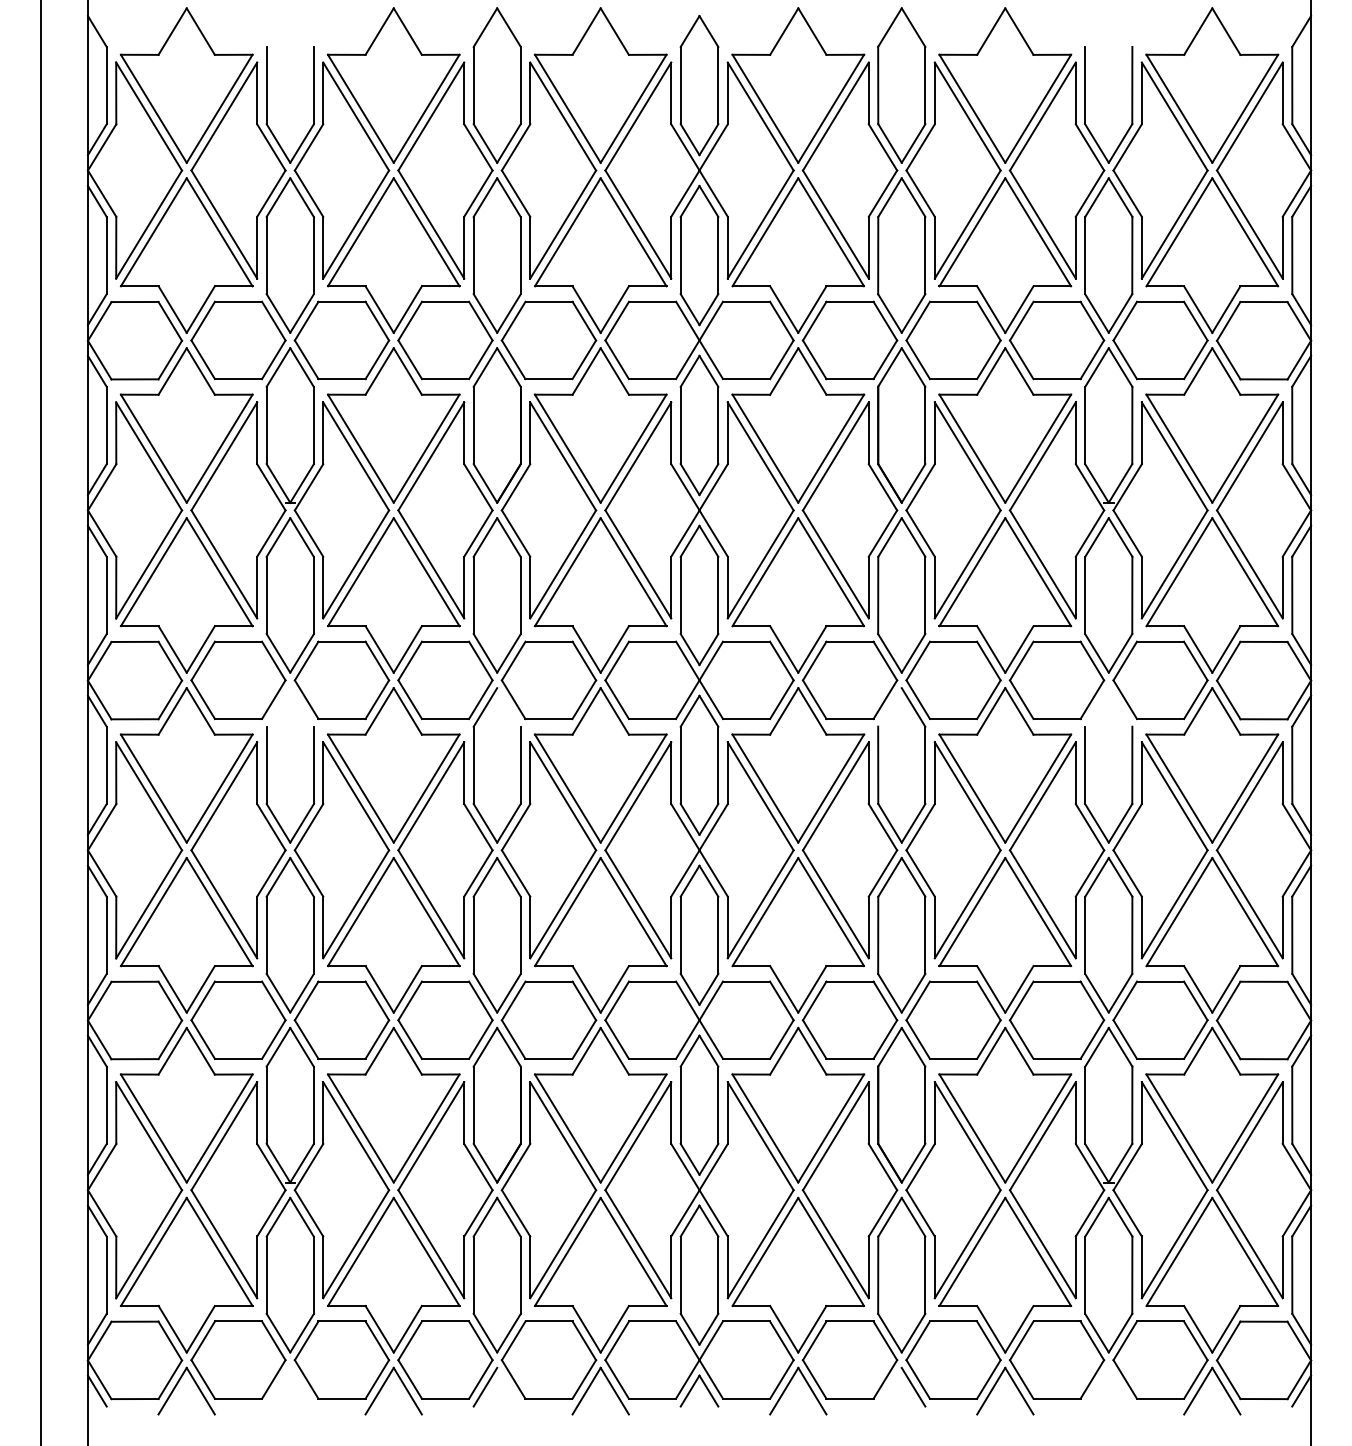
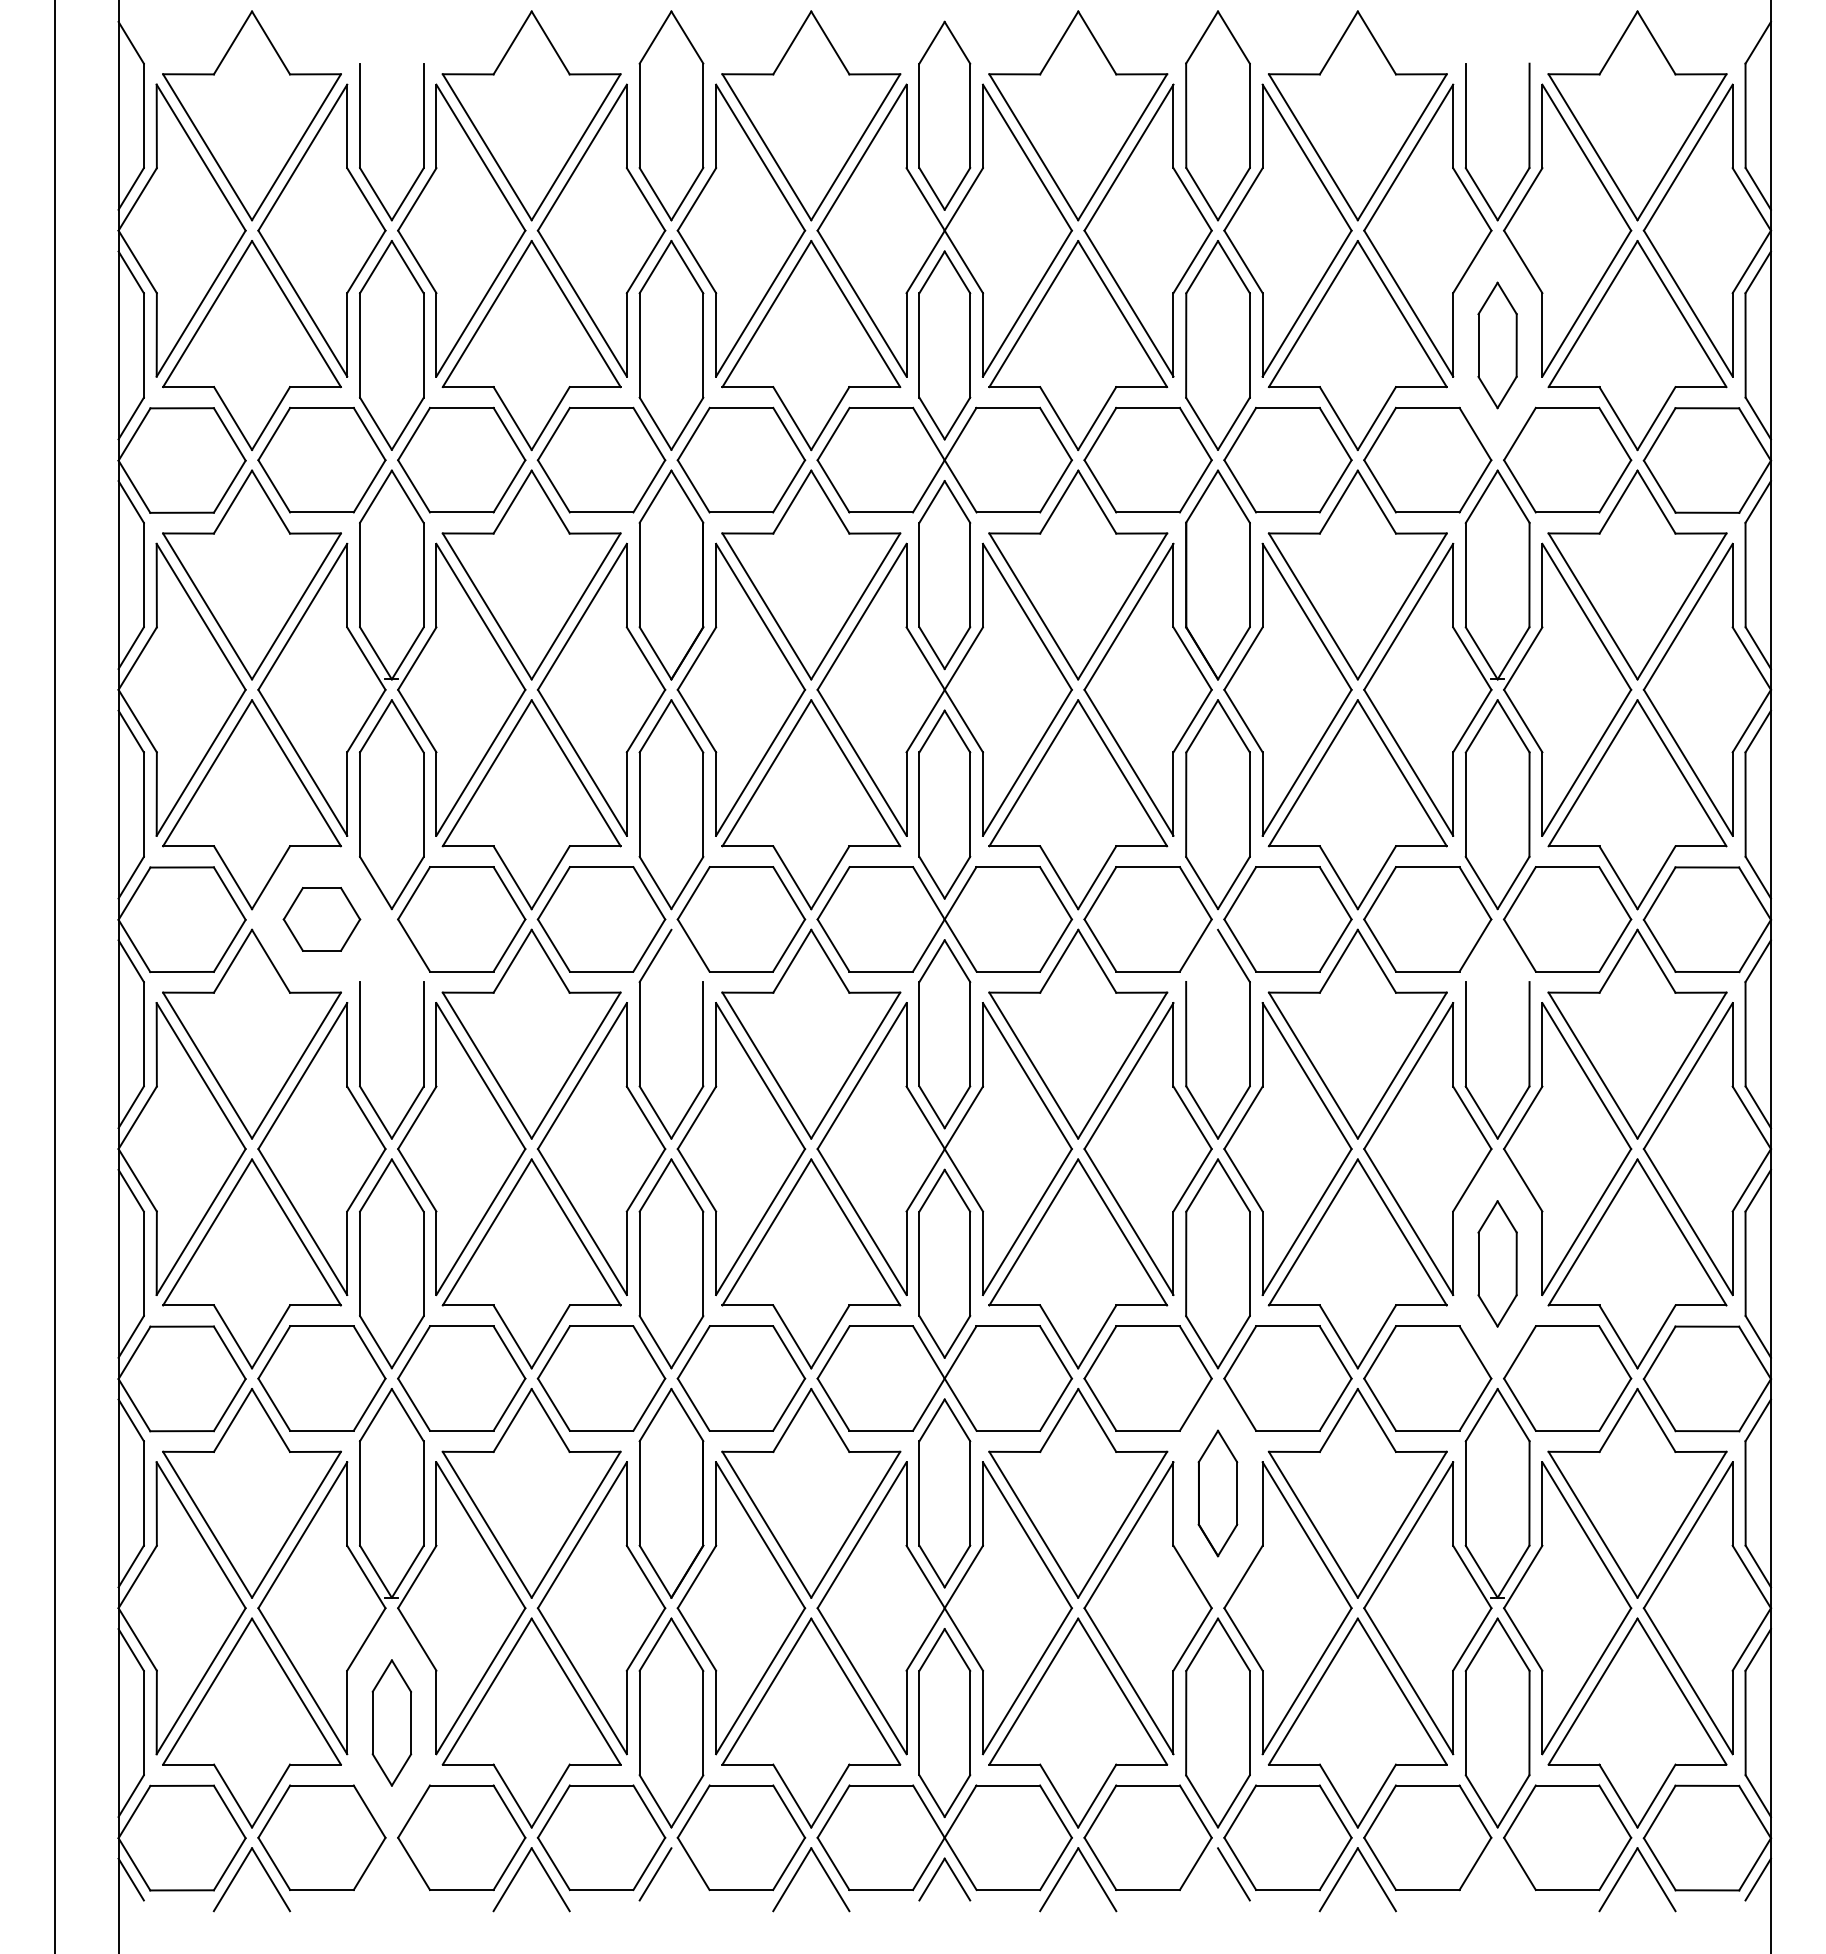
part: (1108, 255) -> (1497, 345), size x0.6
part: (238, 680) -> (321, 919), size x0.6
part: (1108, 935) -> (1497, 1263), size x0.6
part: (901, 1105) -> (1217, 1493), size x0.6
part: (289, 1274) -> (391, 1722), size x0.6

